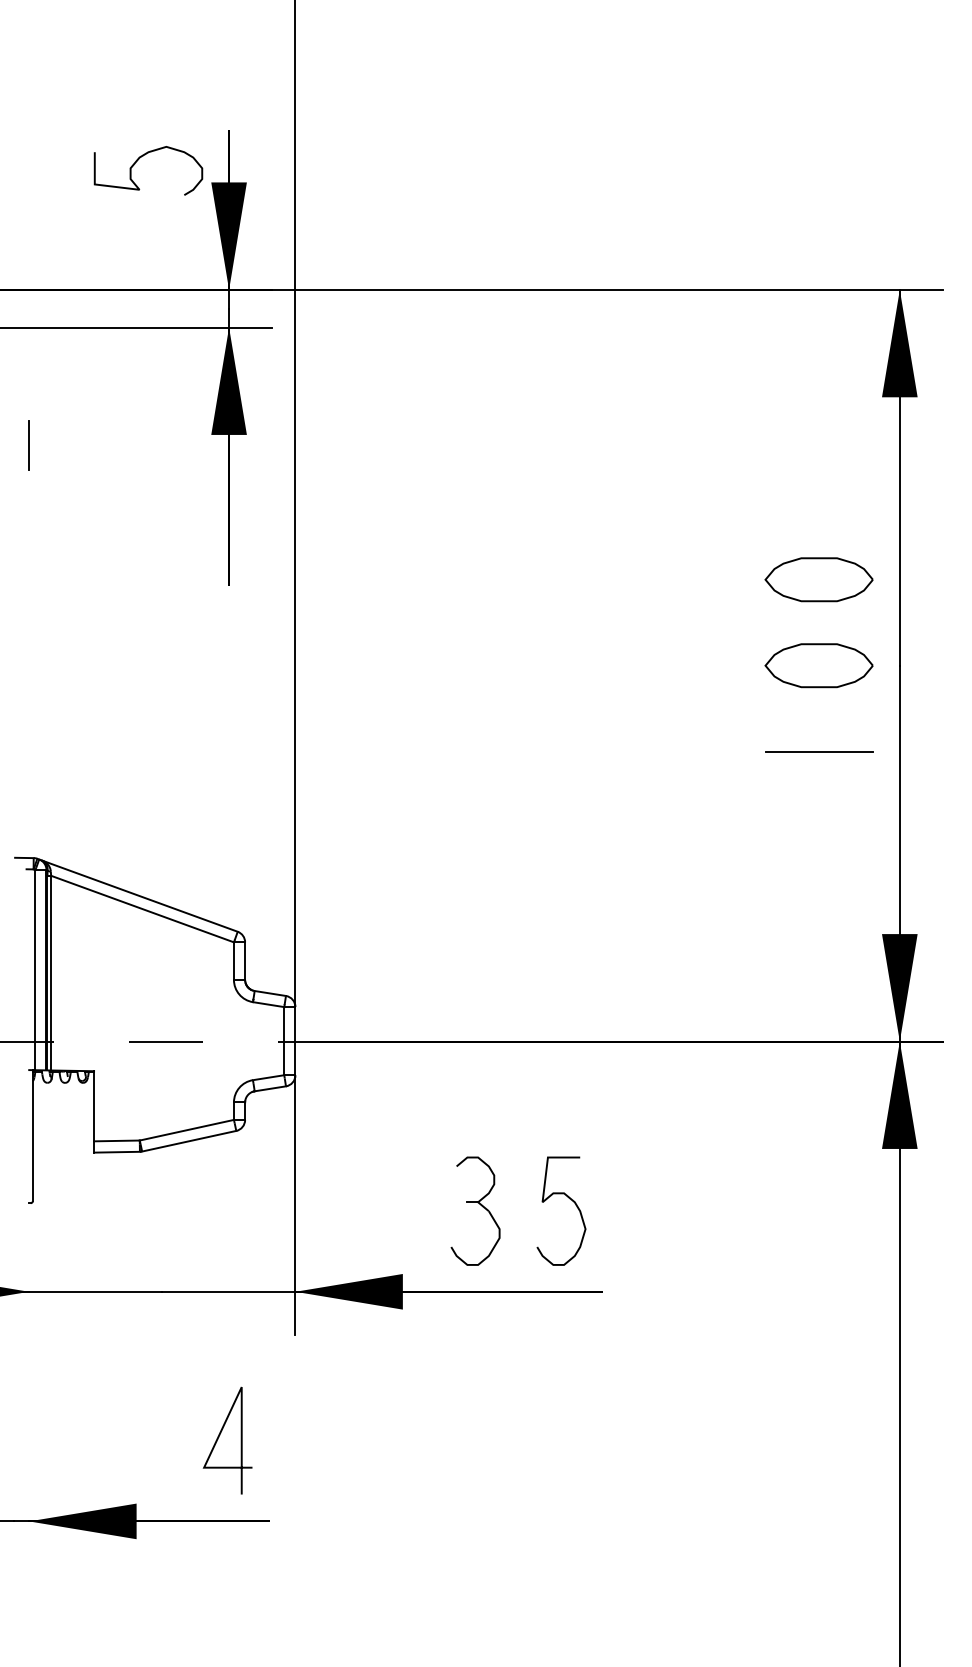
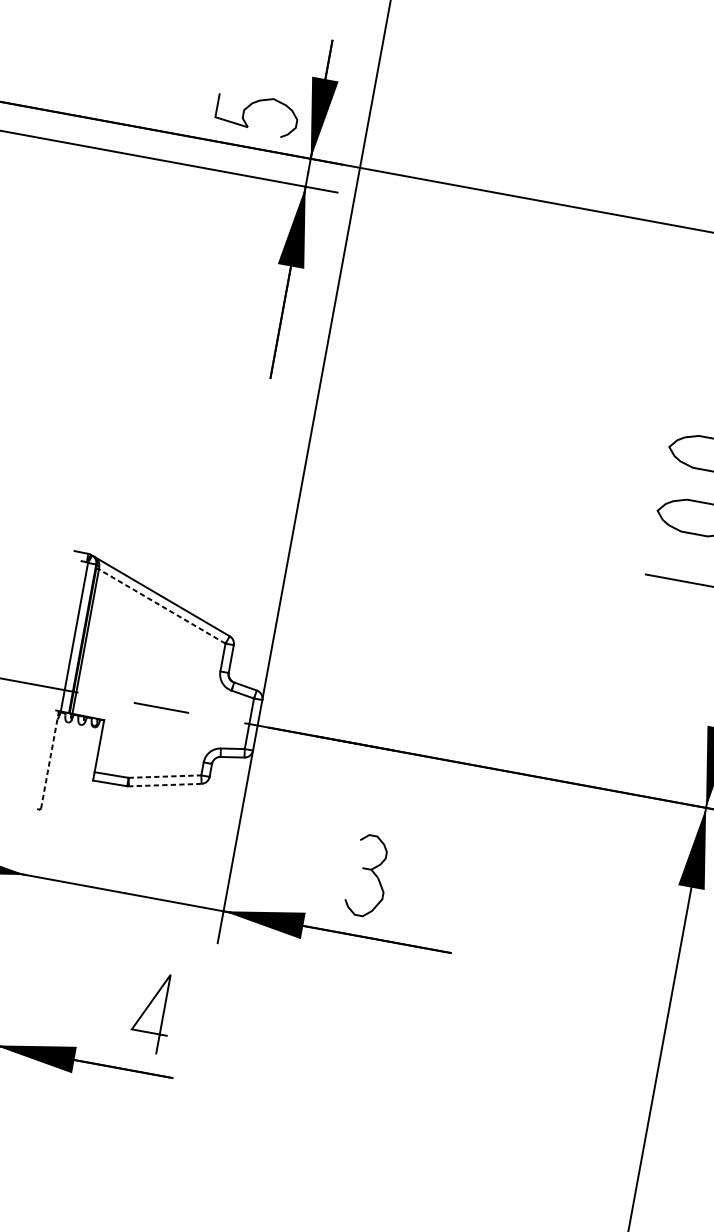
curve: (138, 160) -> (251, 105), moved
line: (29, 445) -> (141, 247), removed
line: (142, 908) -> (162, 606), solid -> dashed
line: (187, 1130) -> (165, 776), solid -> dashed
line: (32, 1136) -> (49, 760), solid -> dashed
line: (188, 1141) -> (164, 785), solid -> dashed
curve: (569, 1199) -> (439, 880), removed

